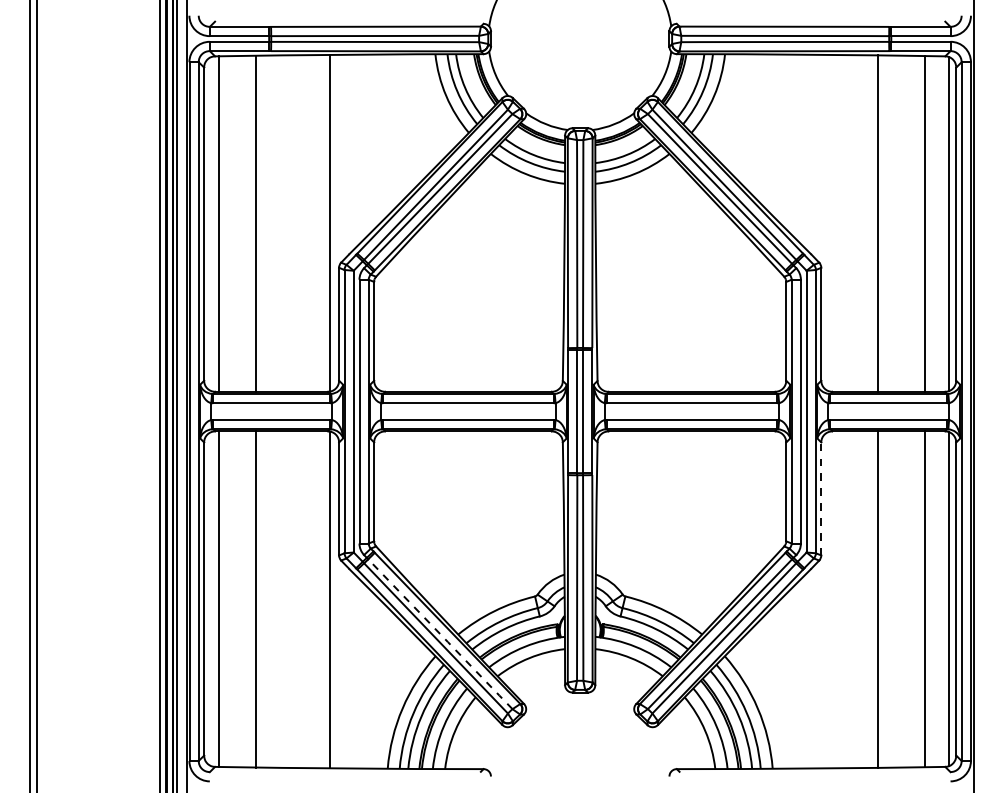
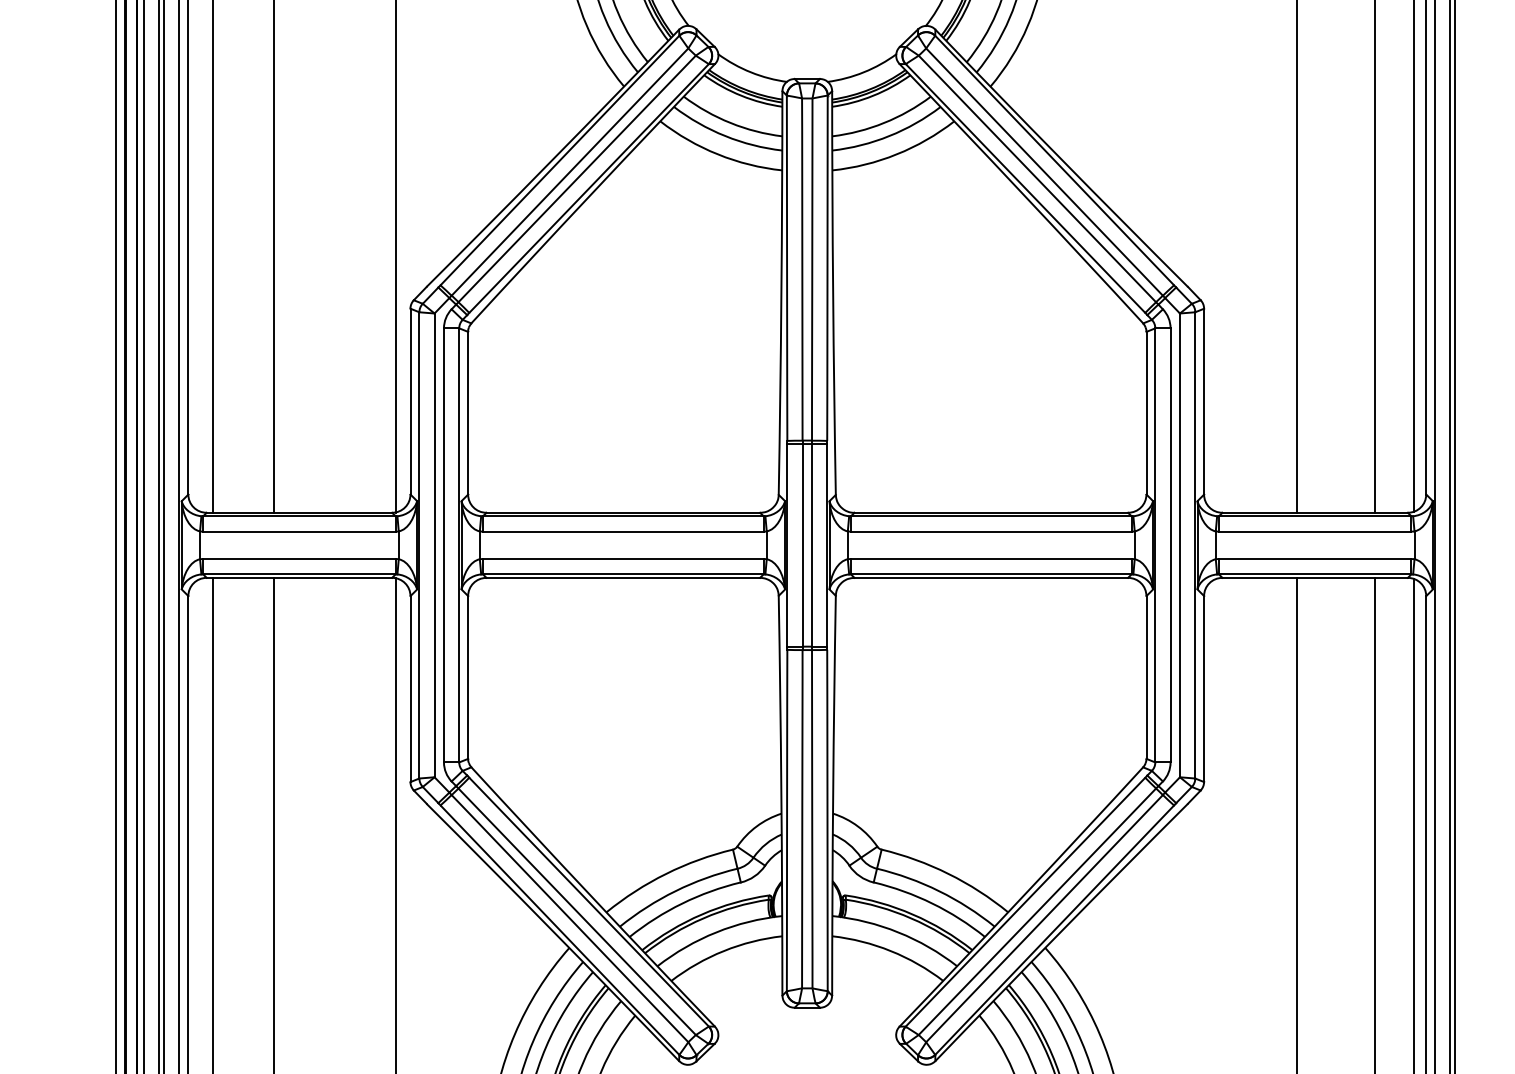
line: (821, 498) -> (1204, 688), dashed -> solid
line: (440, 634) -> (577, 912), dashed -> solid

